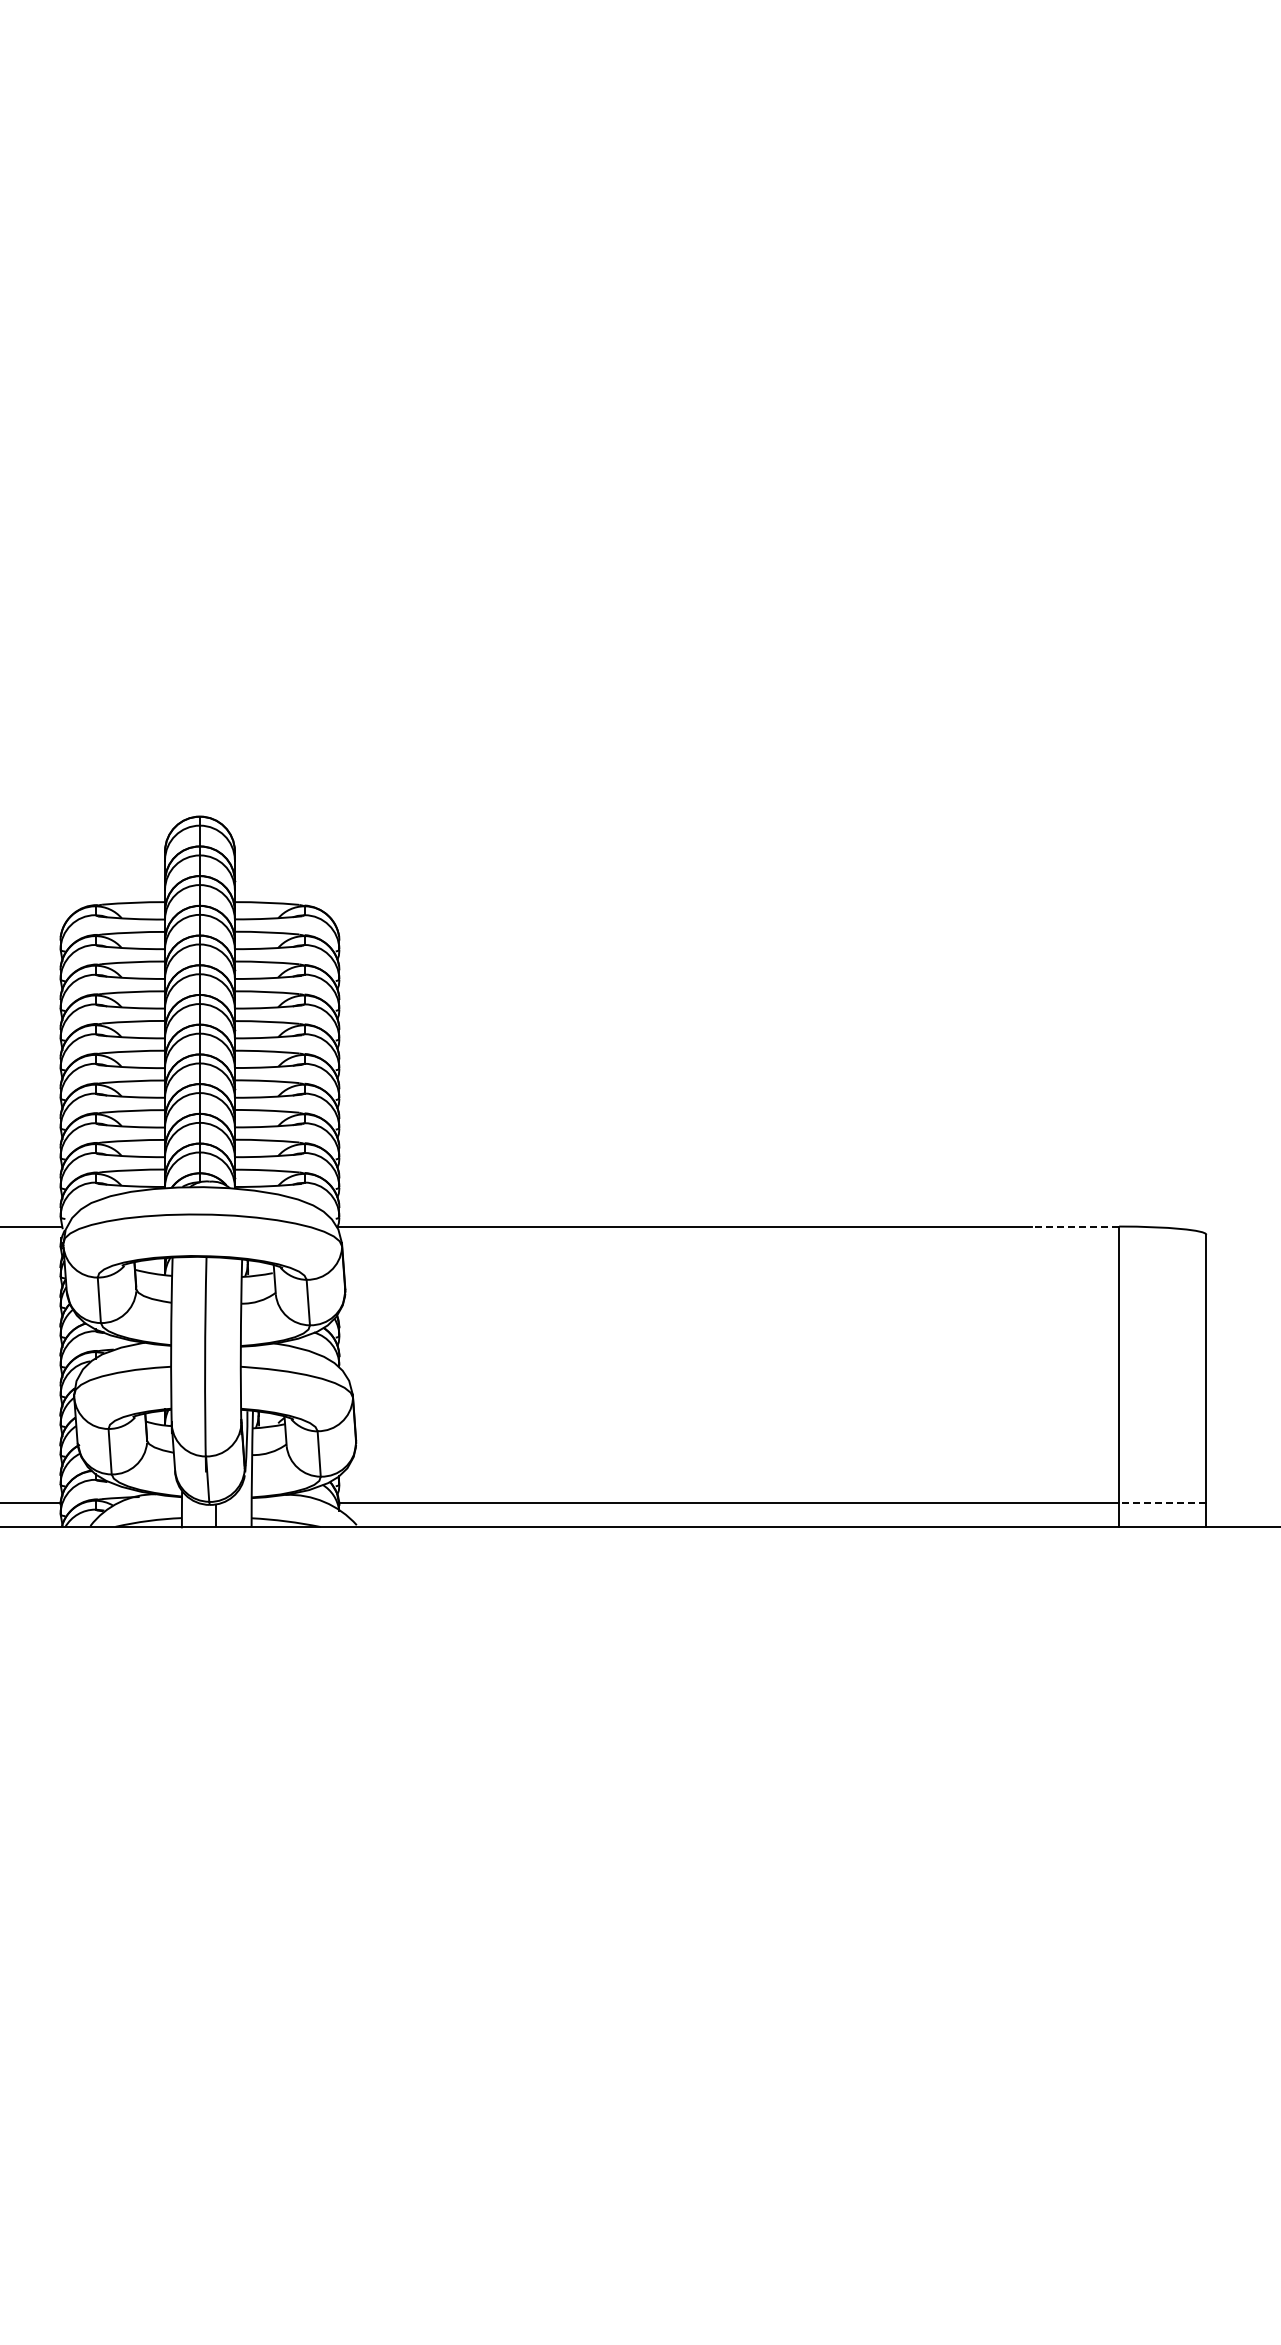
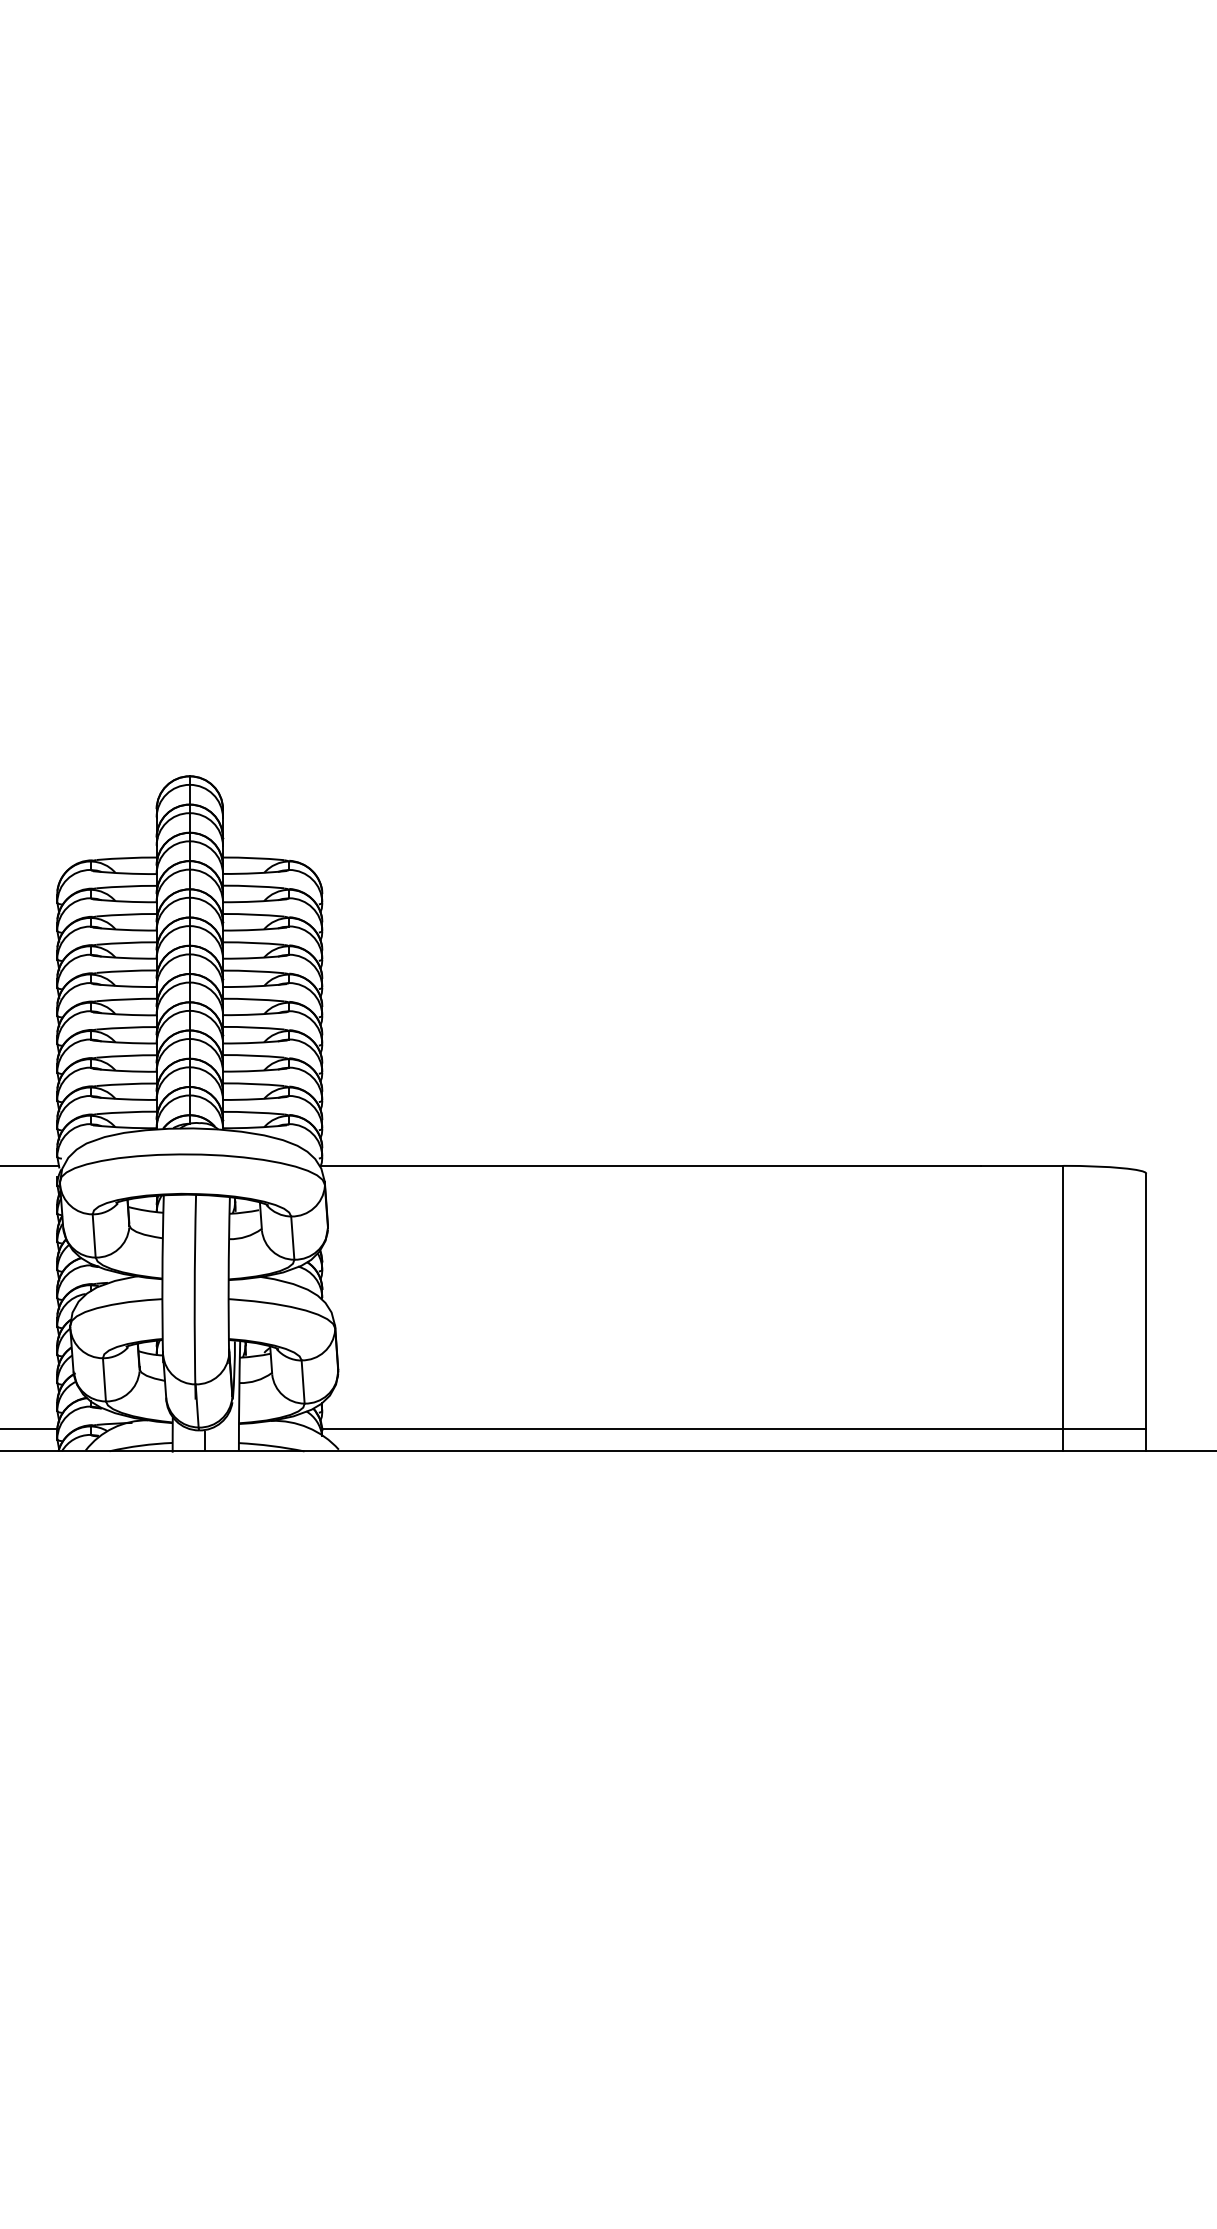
line: (1075, 1226) -> (1021, 1165), dashed -> solid
line: (1162, 1503) -> (1104, 1429), dashed -> solid

